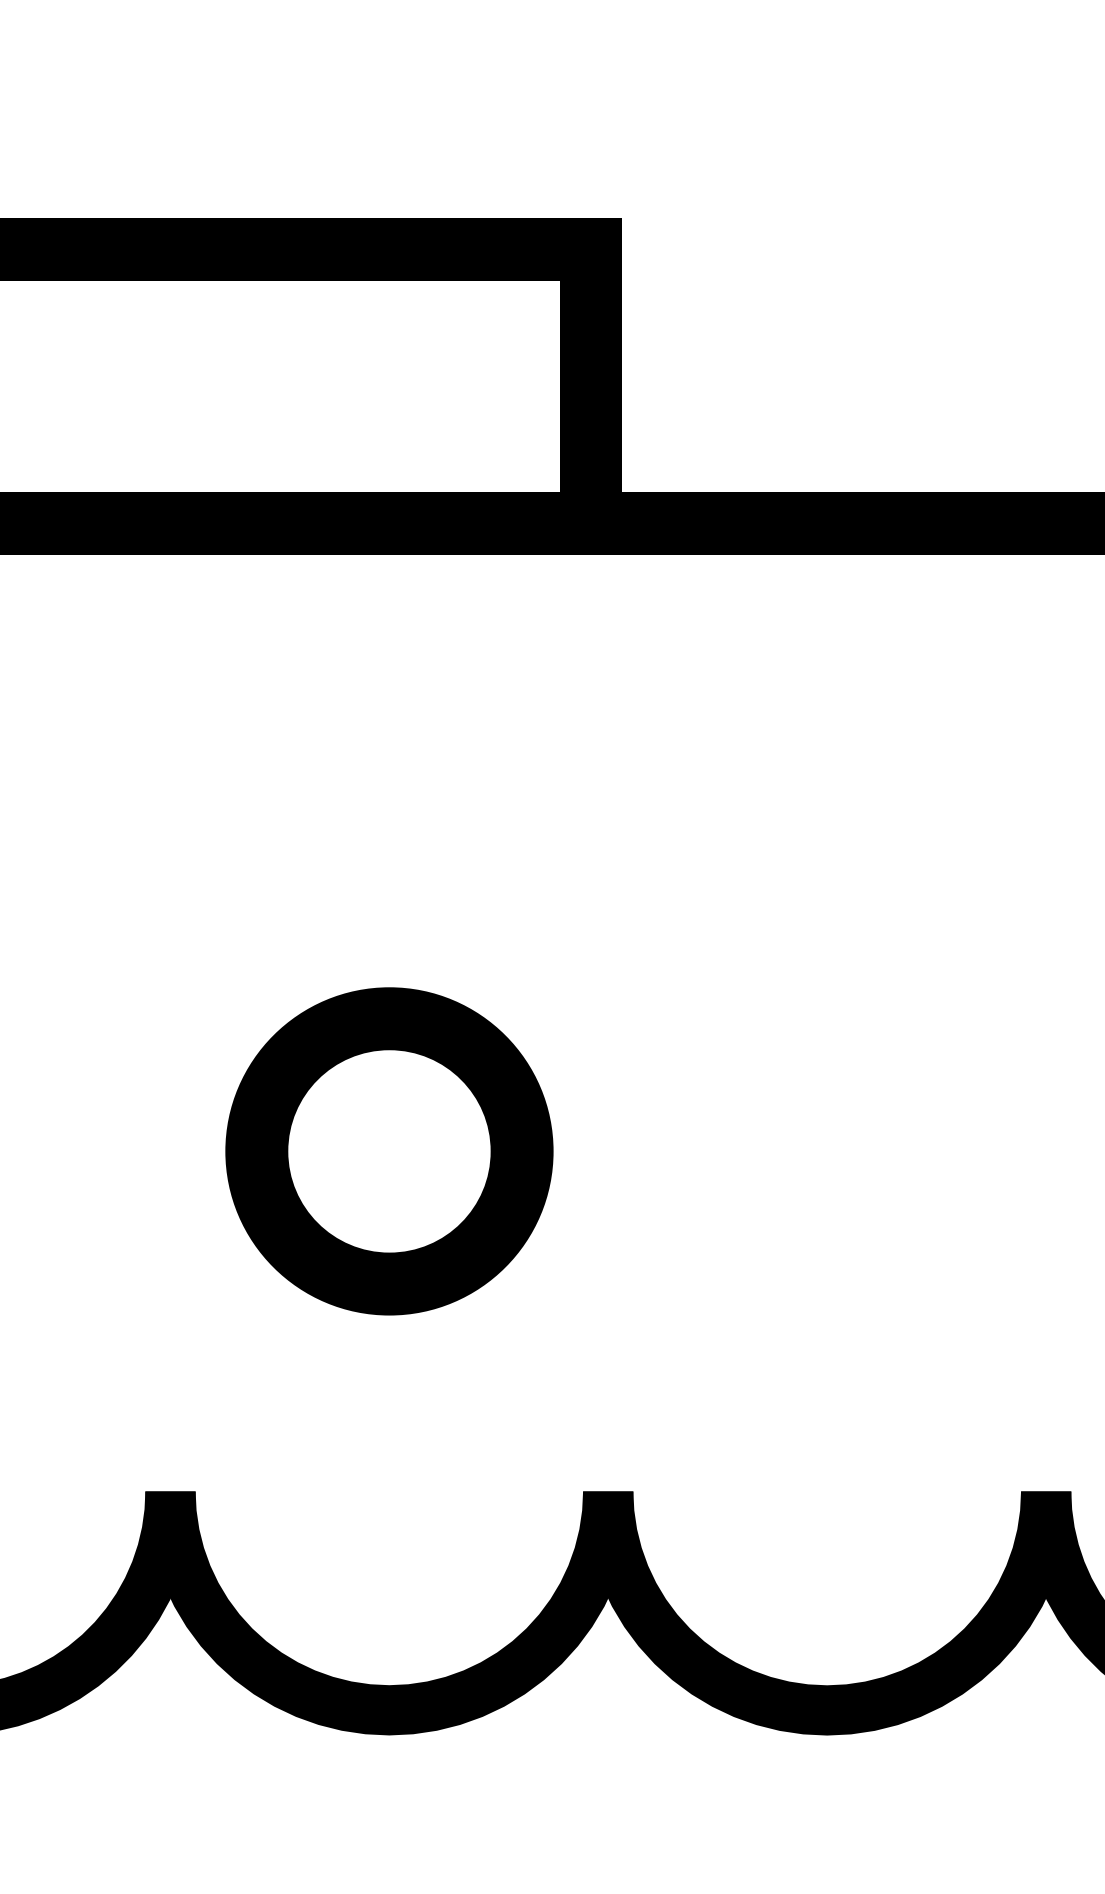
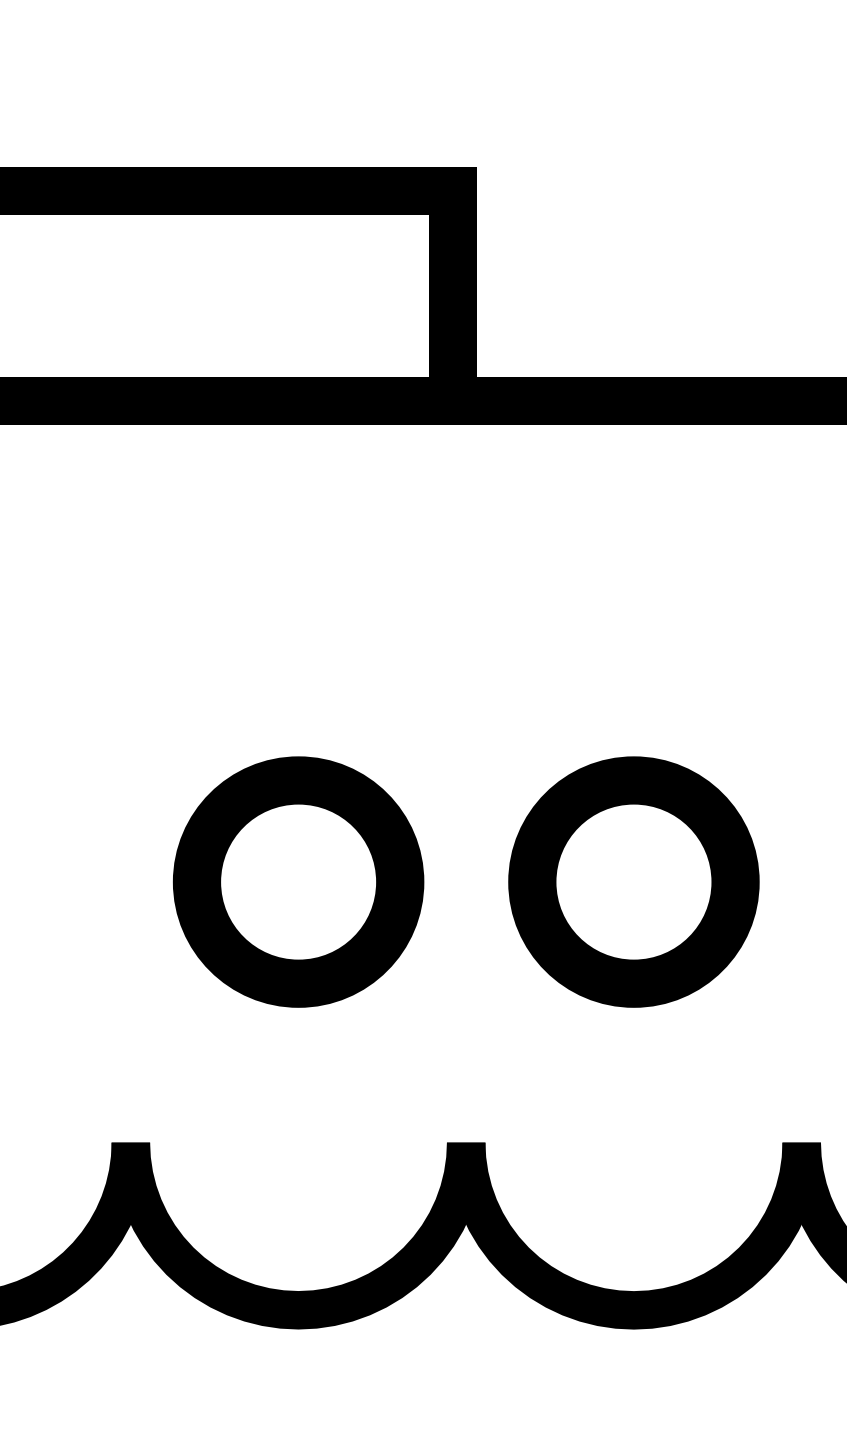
part: (827, 1151) -> (634, 882), size x0.62

